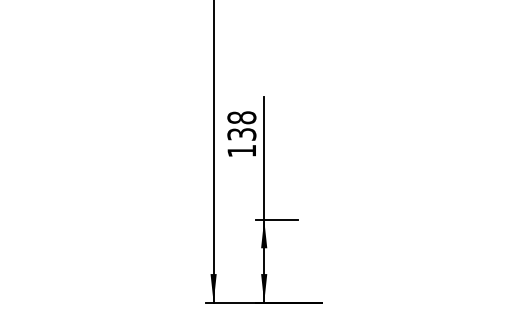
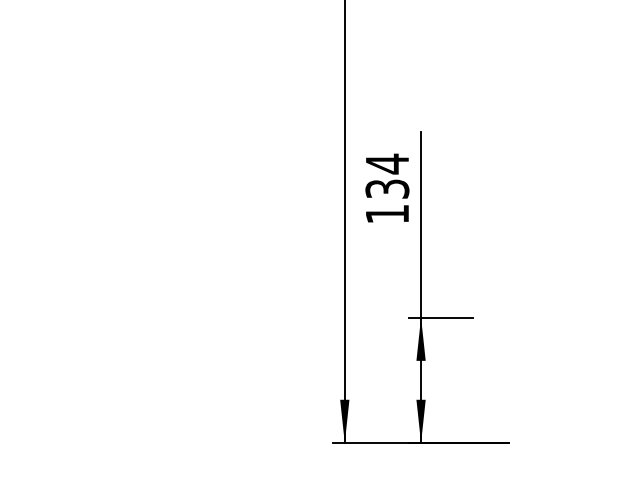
text: (241, 117) -> (386, 163), 138 -> 134

